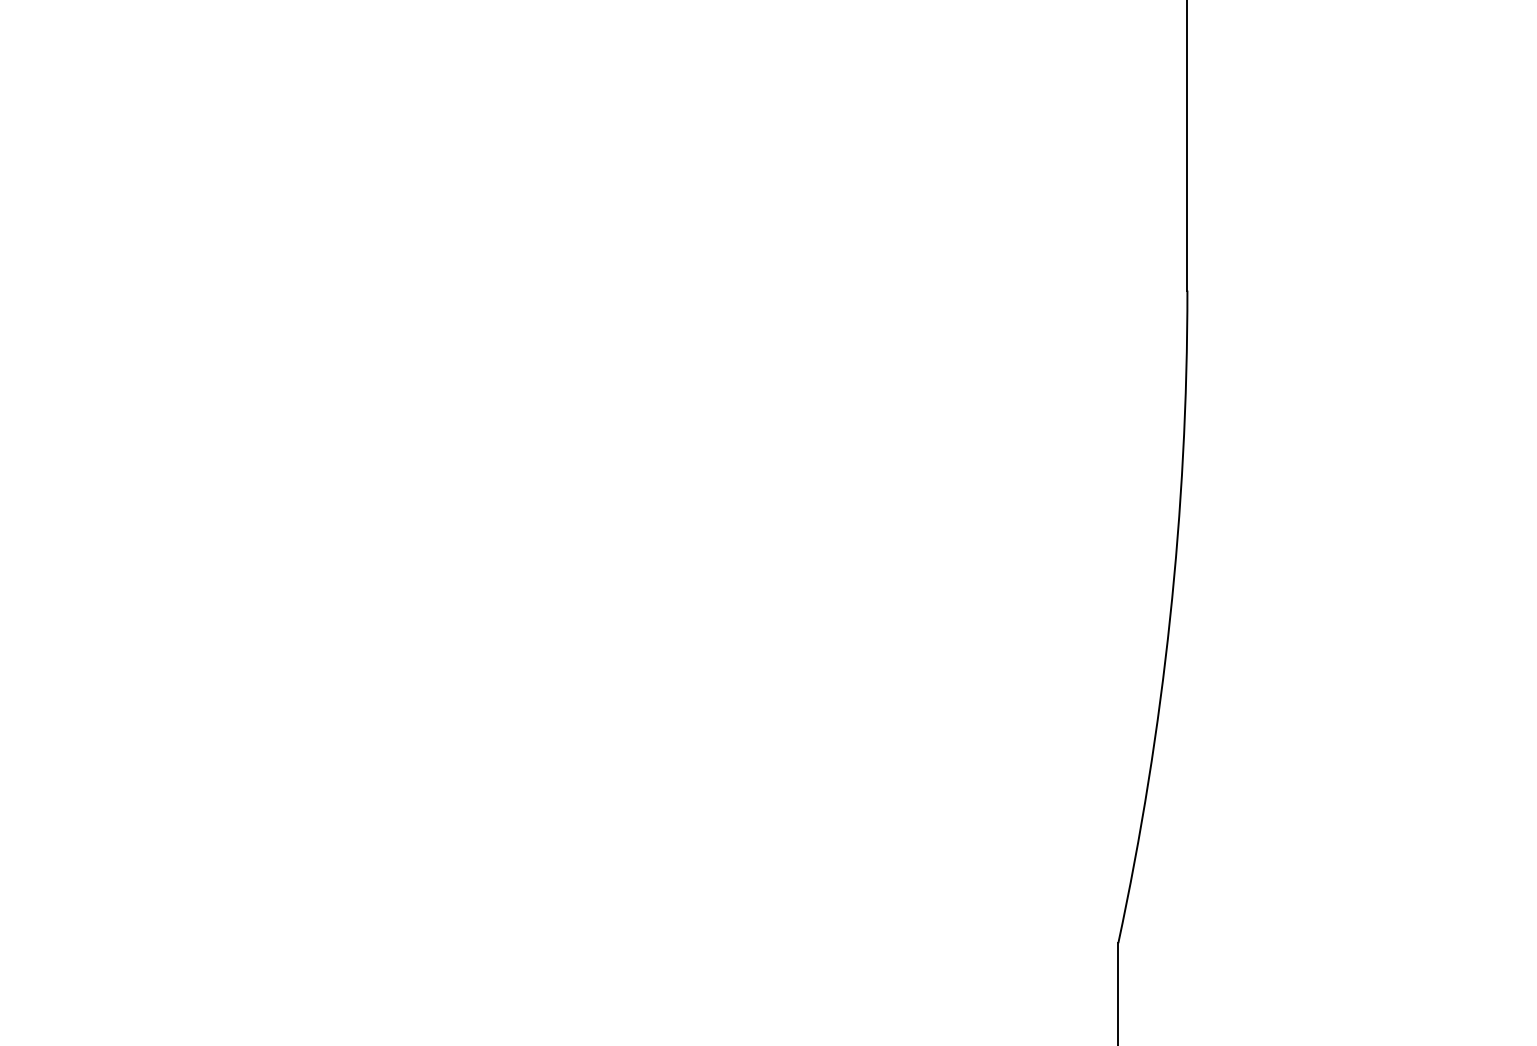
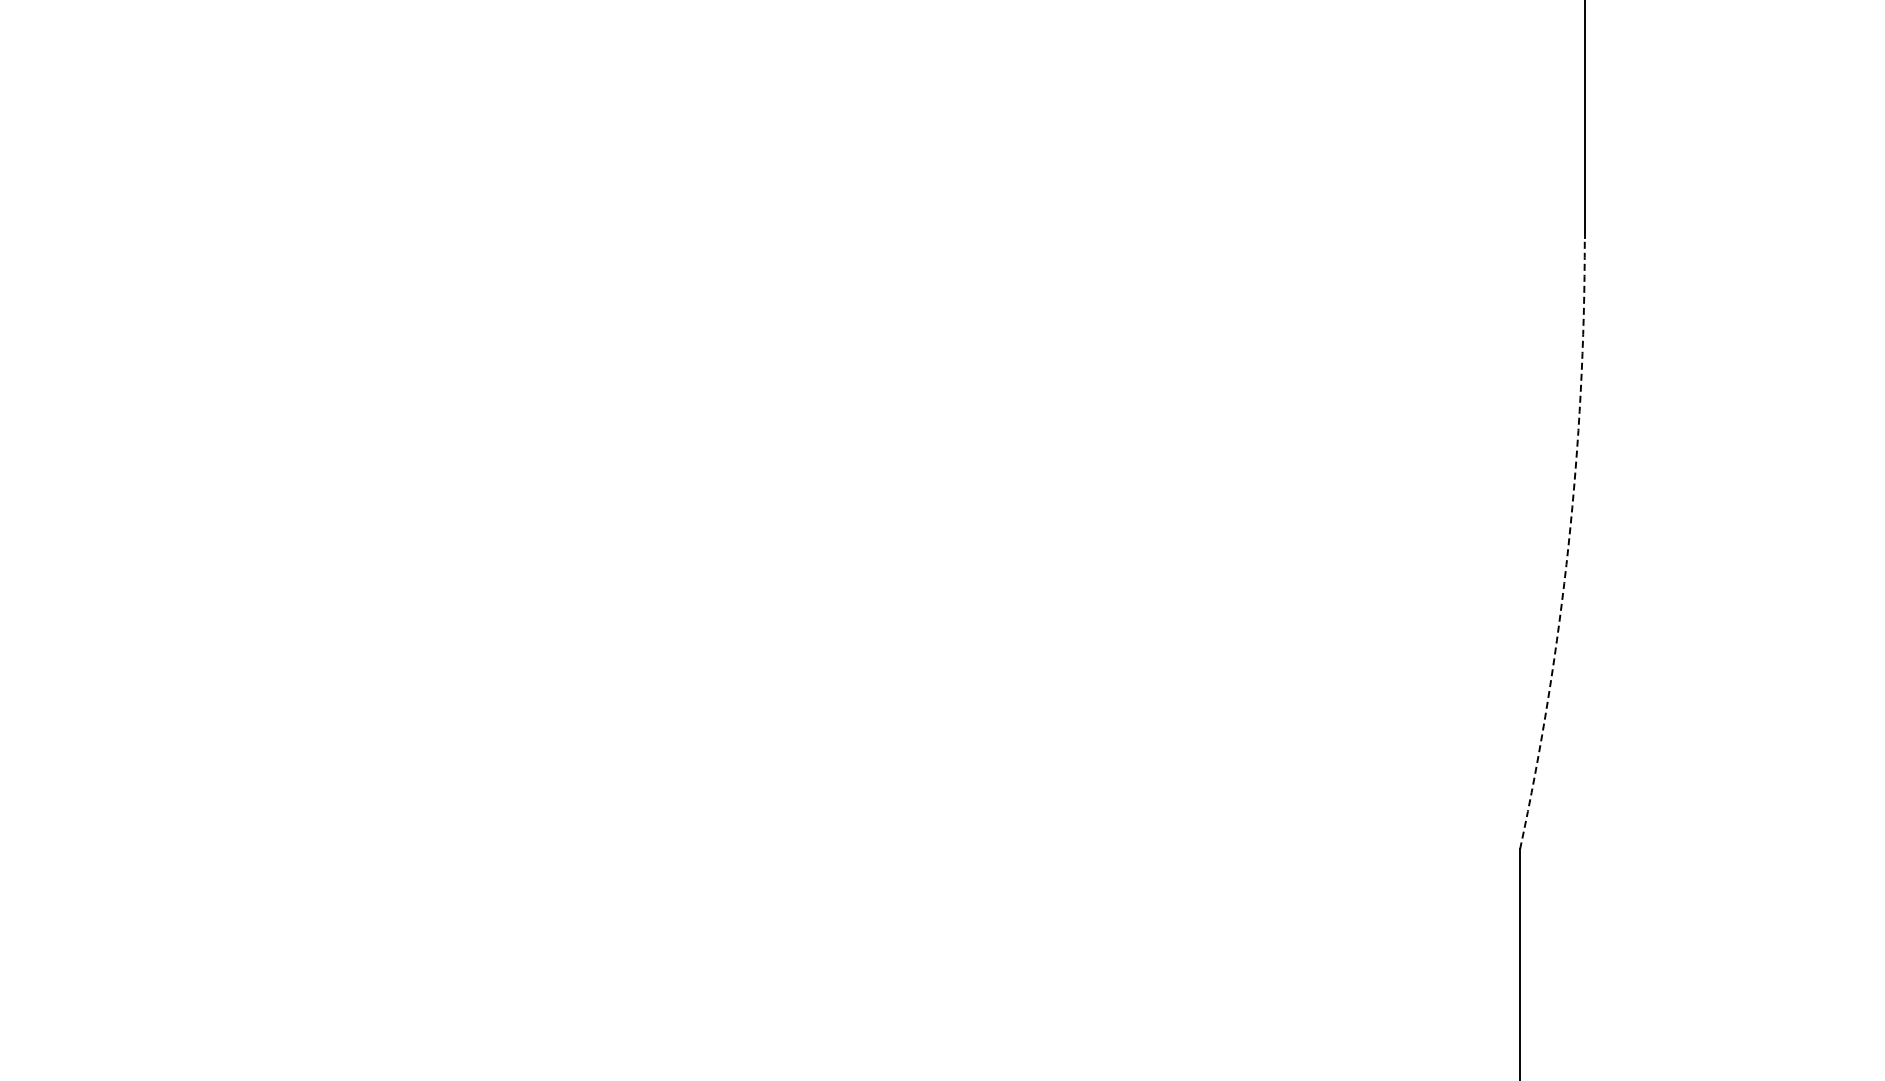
arc: (1170, 618) -> (1568, 545), solid -> dashed

